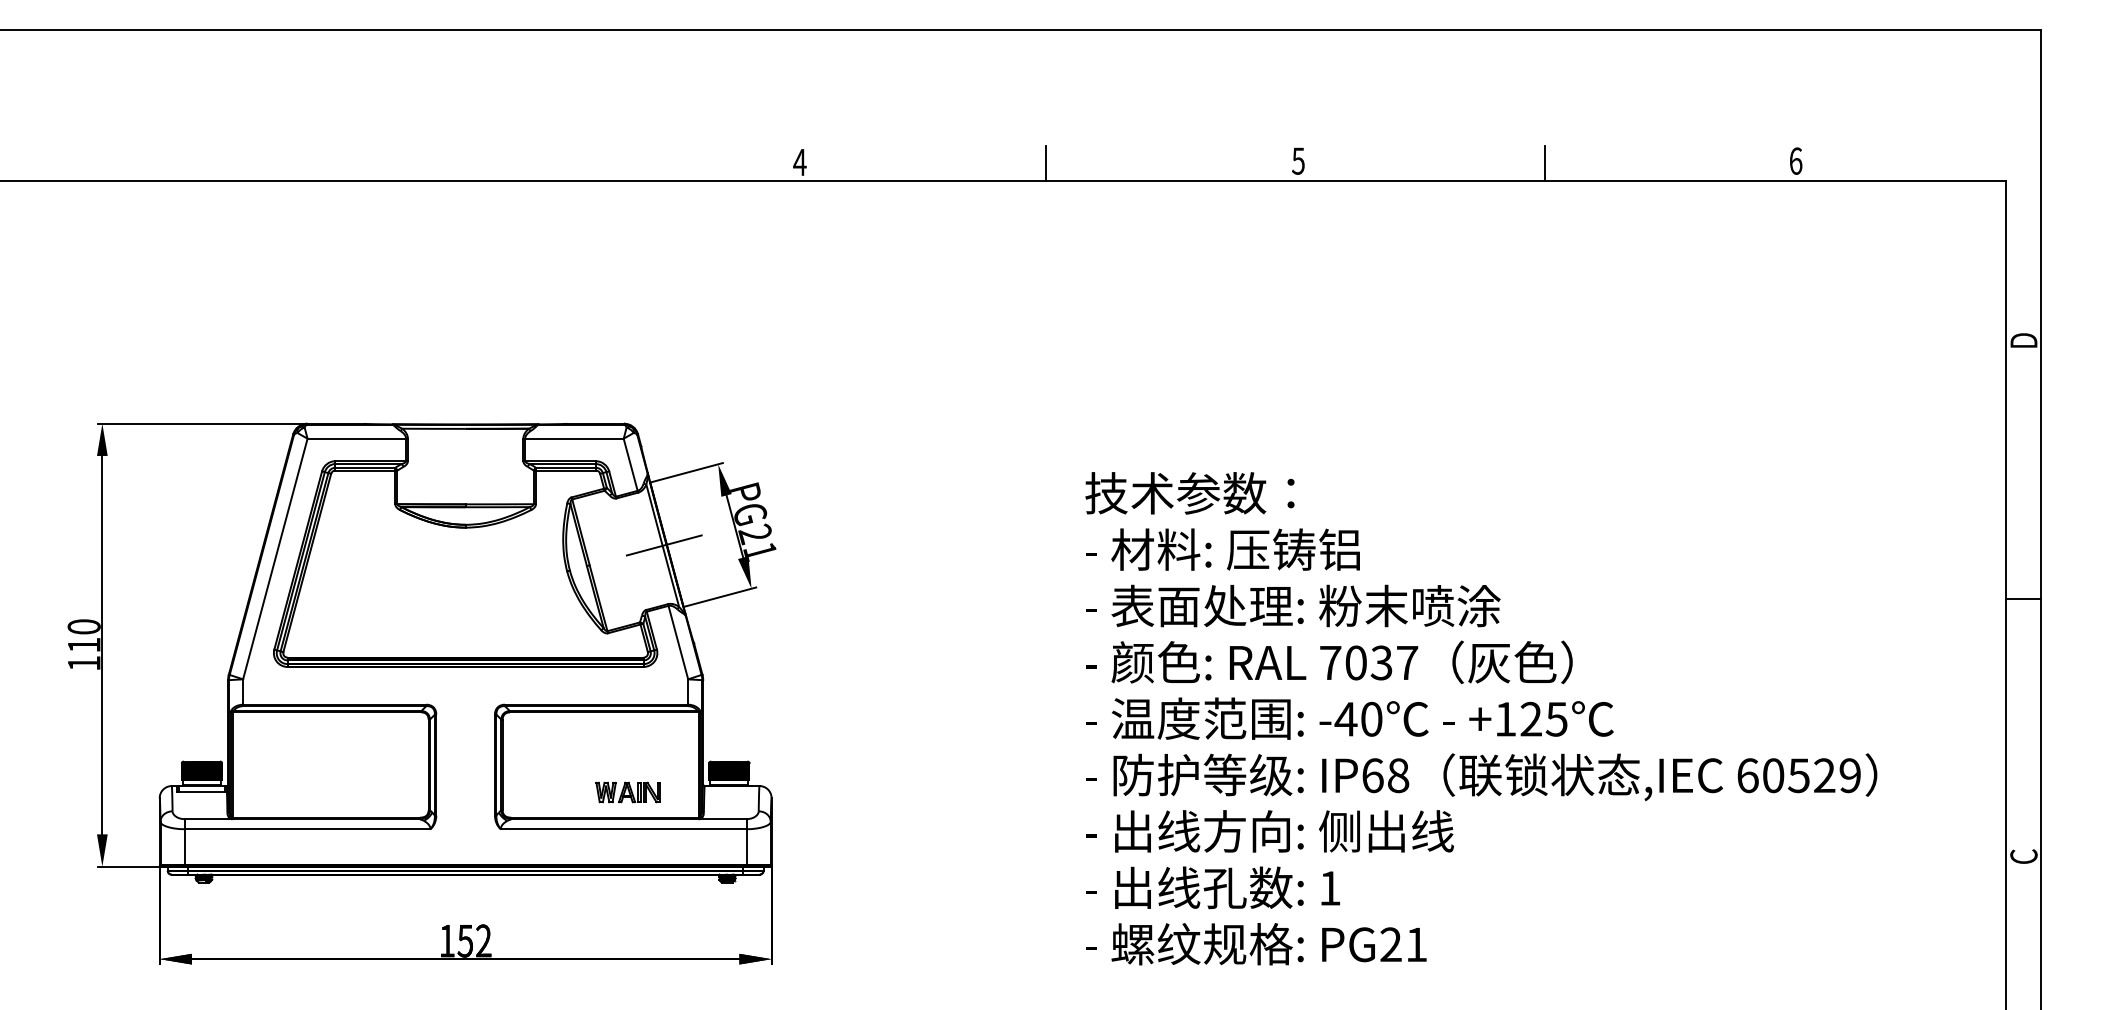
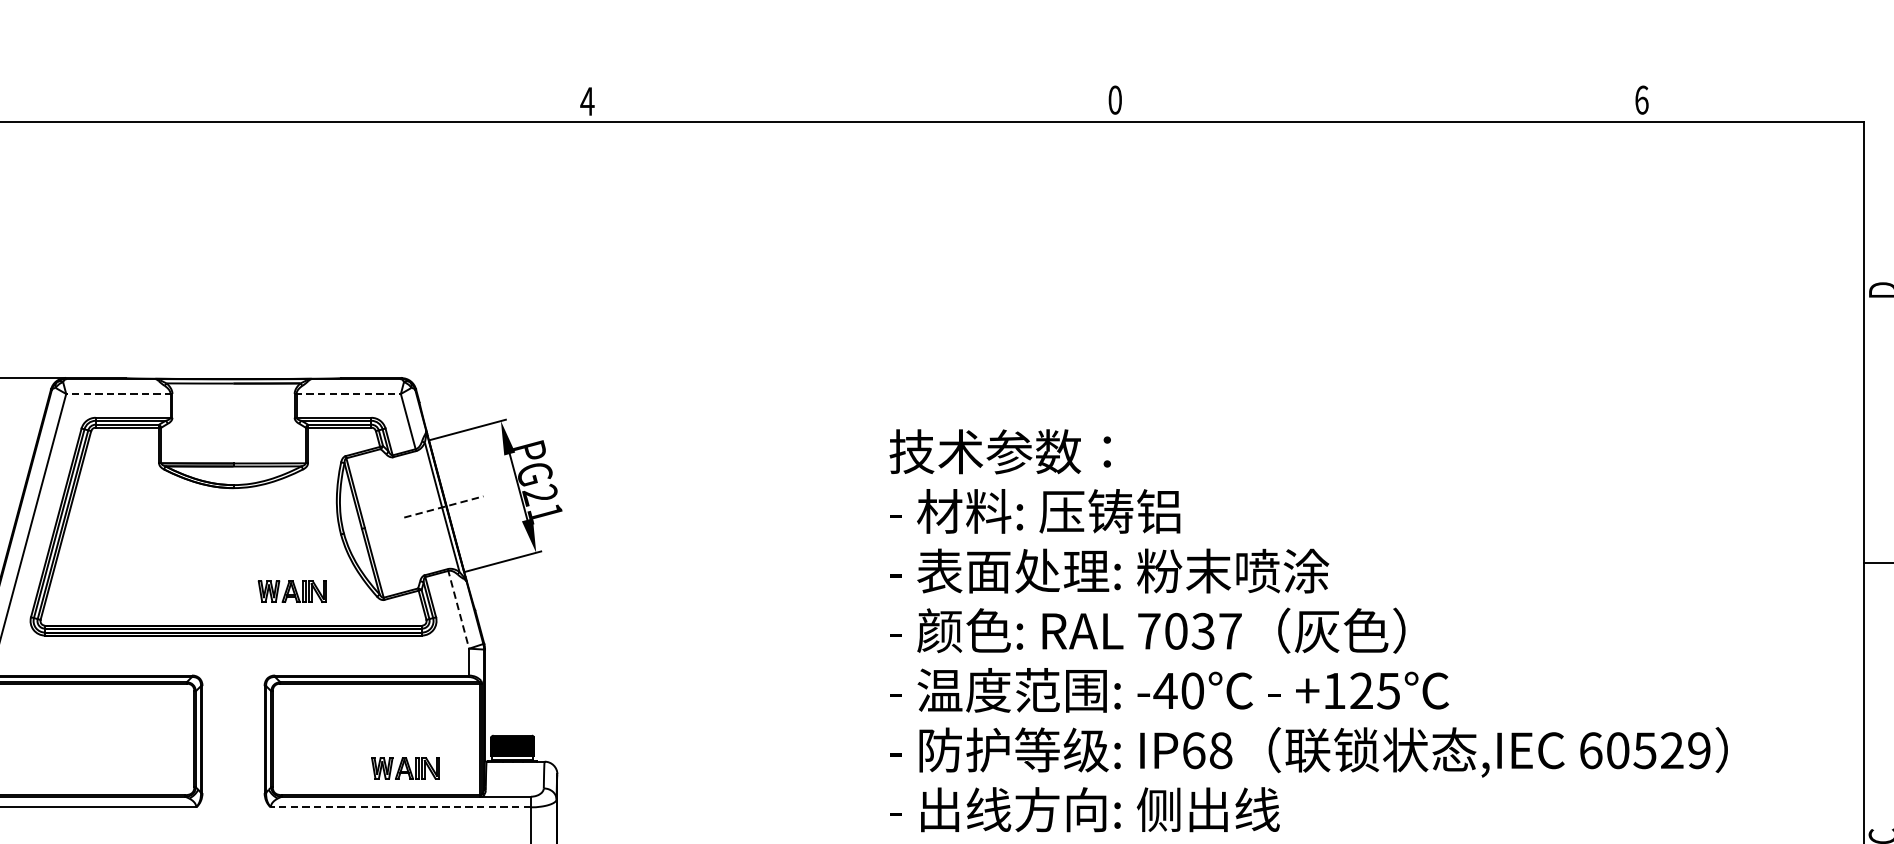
text: (1298, 160) -> (1115, 99), 5 -> 0
line: (1045, 163) -> (847, 102), removed
line: (1544, 163) -> (1375, 102), removed
line: (357, 438) -> (119, 393), solid -> dashed
line: (574, 438) -> (348, 393), solid -> dashed
line: (664, 545) -> (444, 507), solid -> dashed
part: (520, 625) -> (291, 591), added
line: (678, 641) -> (458, 608), solid -> dashed
line: (623, 829) -> (400, 807), solid -> dashed

